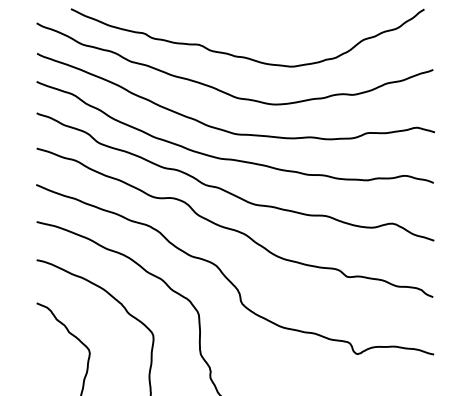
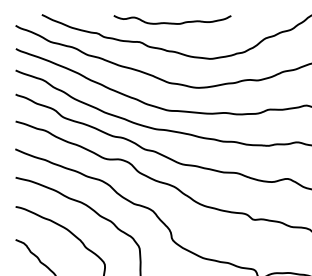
curve: (241, 19) -> (172, 22), added

